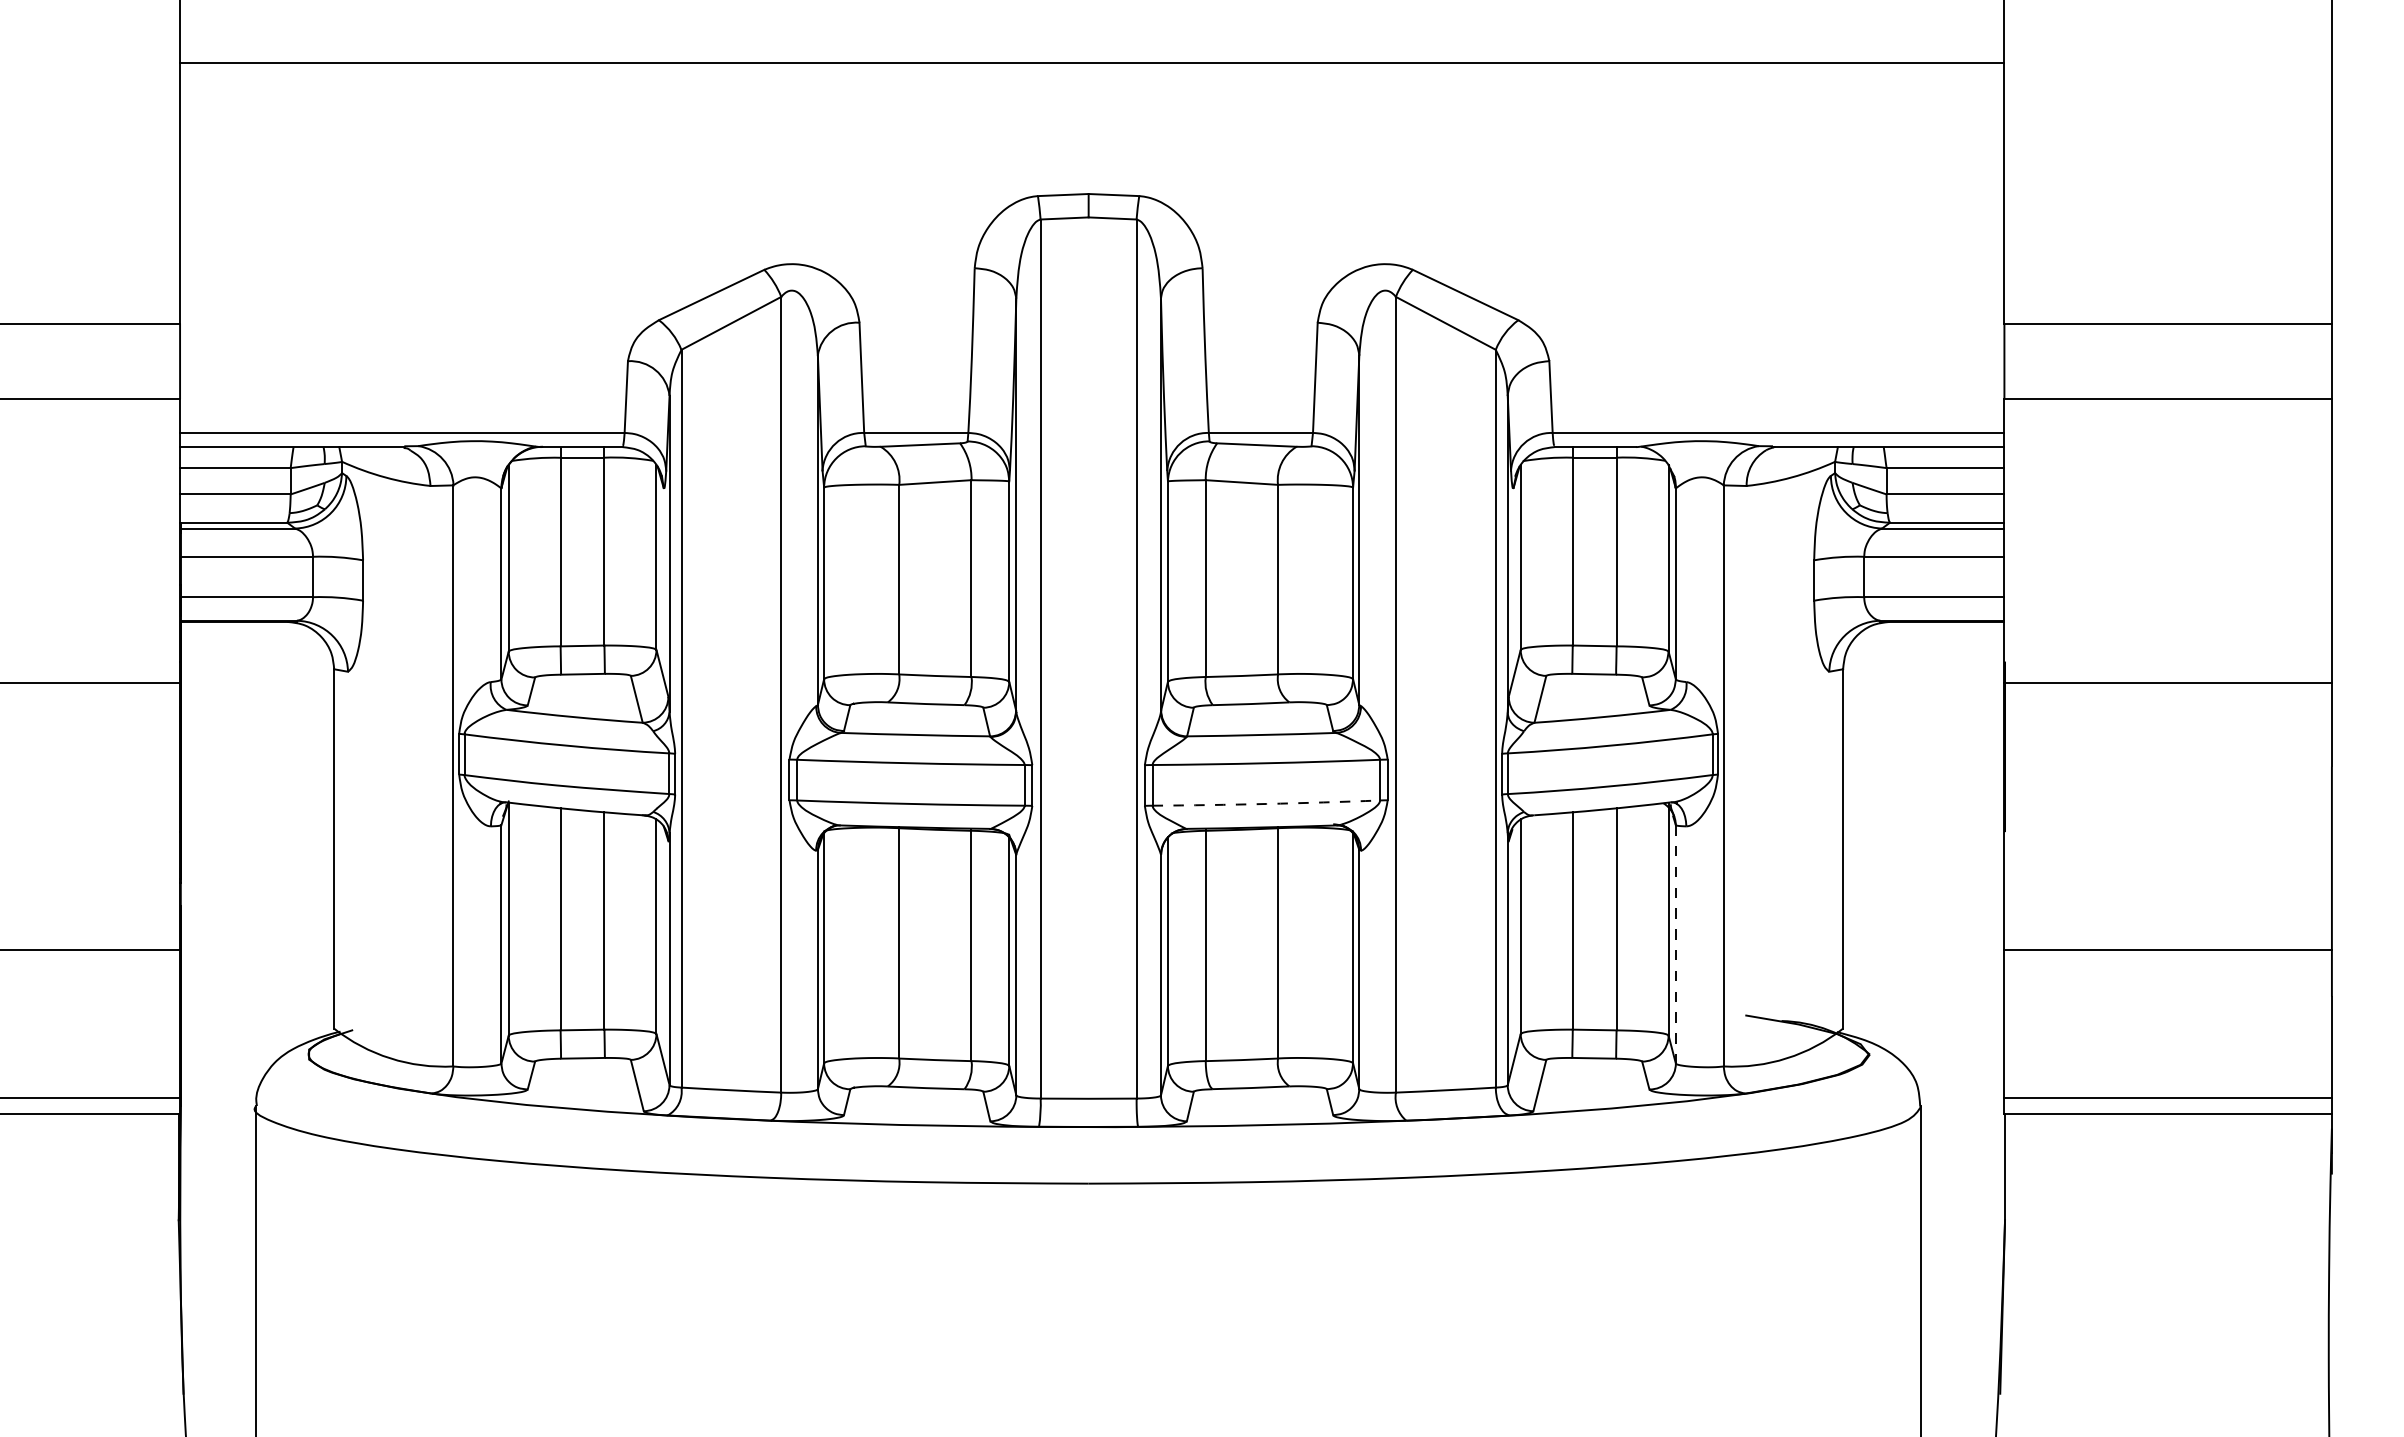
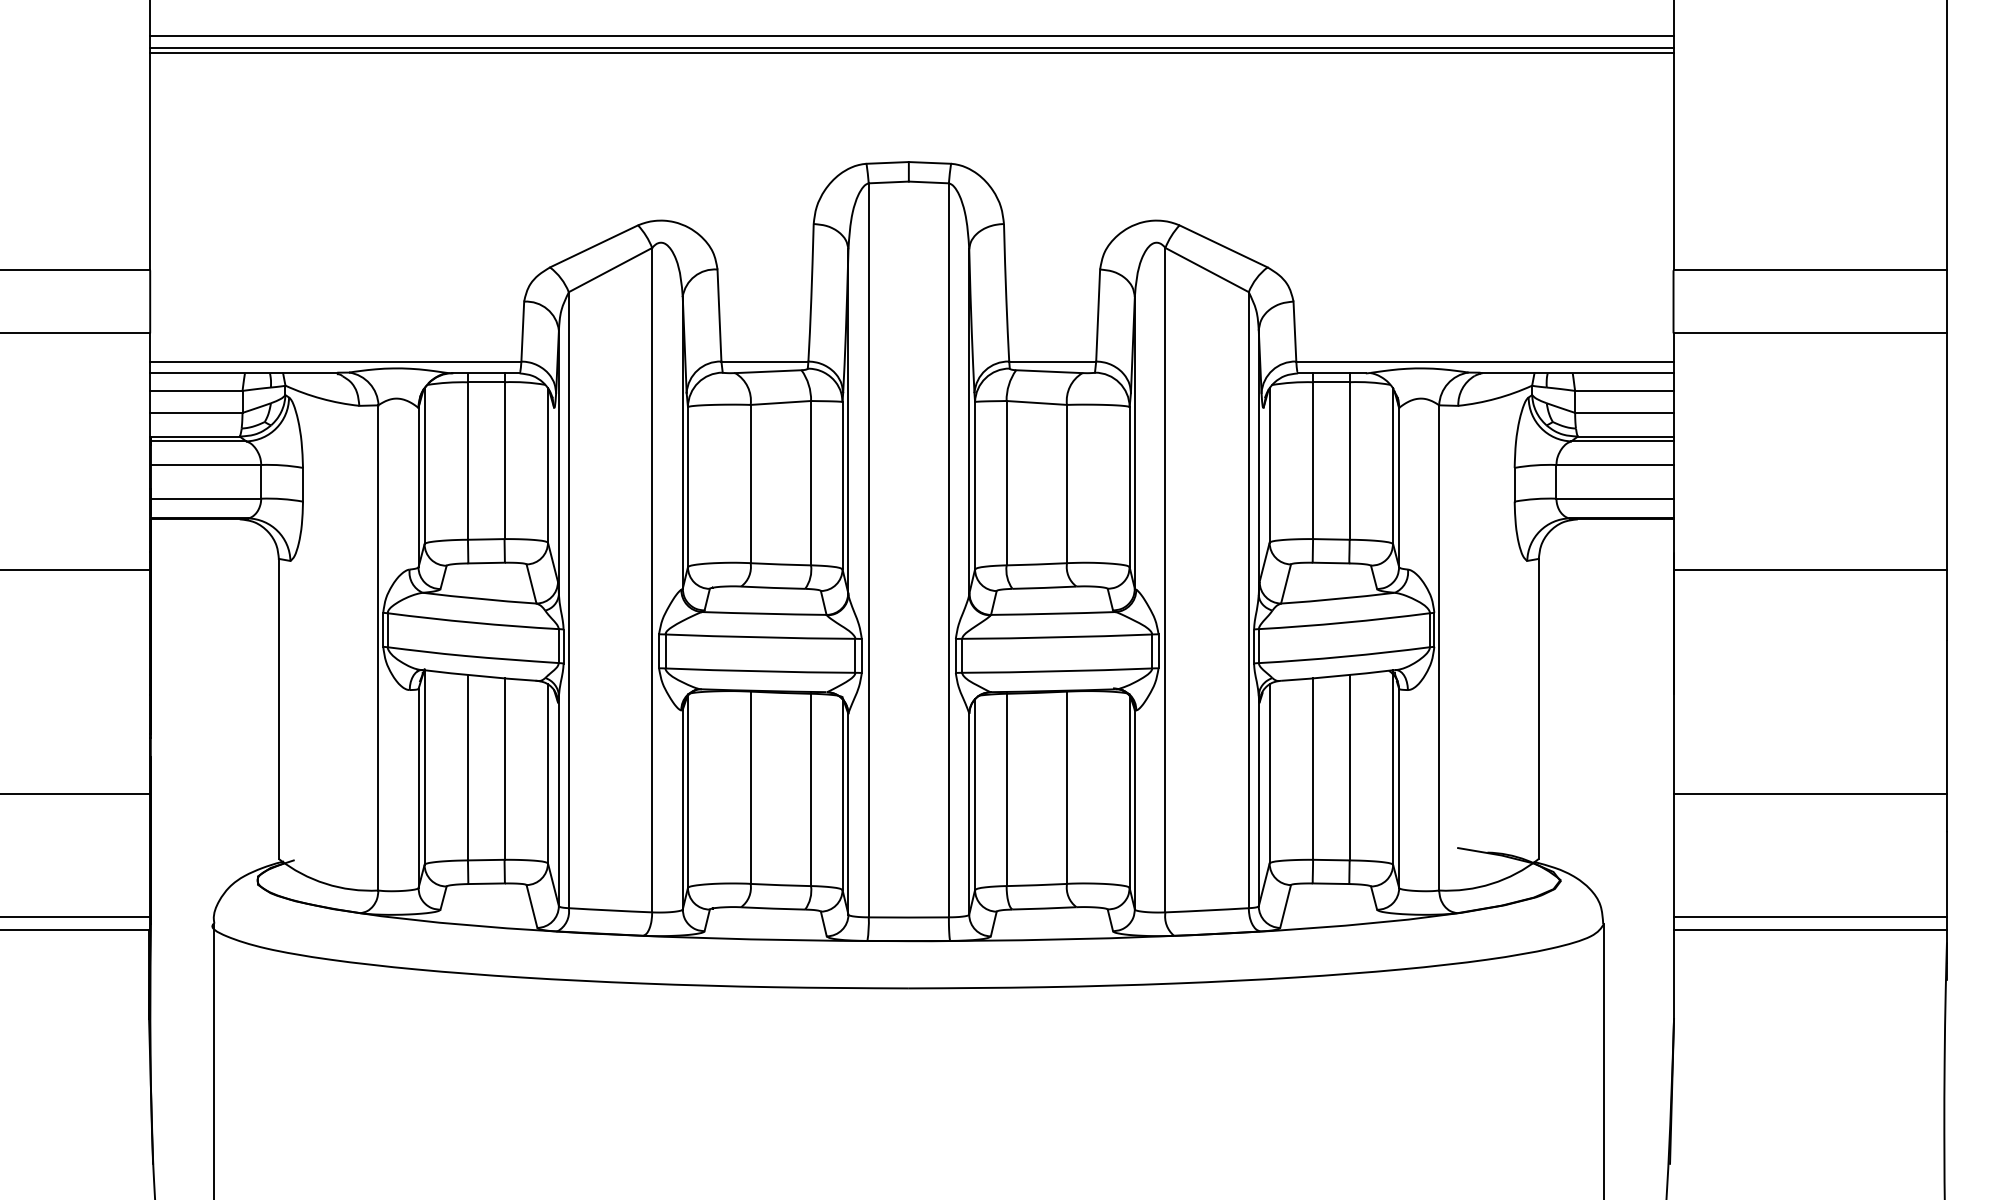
line: (1092, 43) -> (912, 36), added
line: (1092, 57) -> (912, 48), added
arc: (1266, 803) -> (1057, 670), dashed -> solid
line: (1675, 944) -> (1398, 788), dashed -> solid

